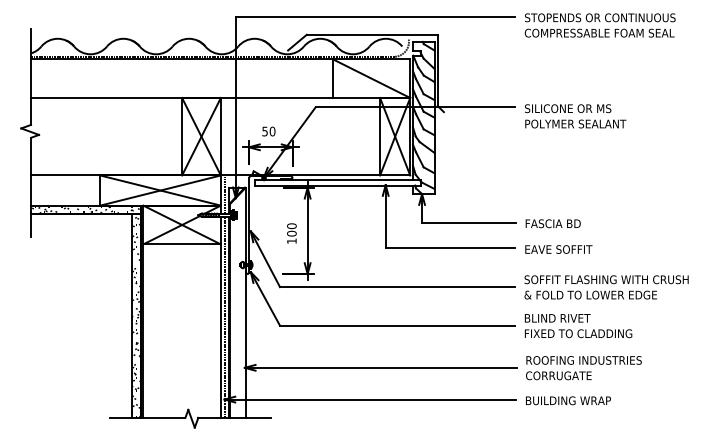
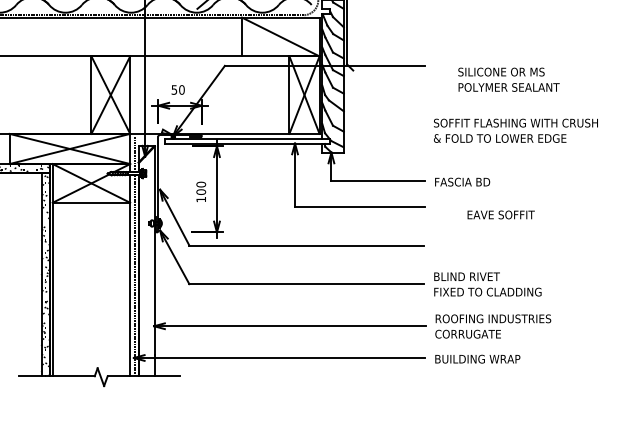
text: (575, 116) -> (508, 79), moved
text: (558, 249) -> (500, 214), moved
text: (606, 287) -> (515, 130), moved

